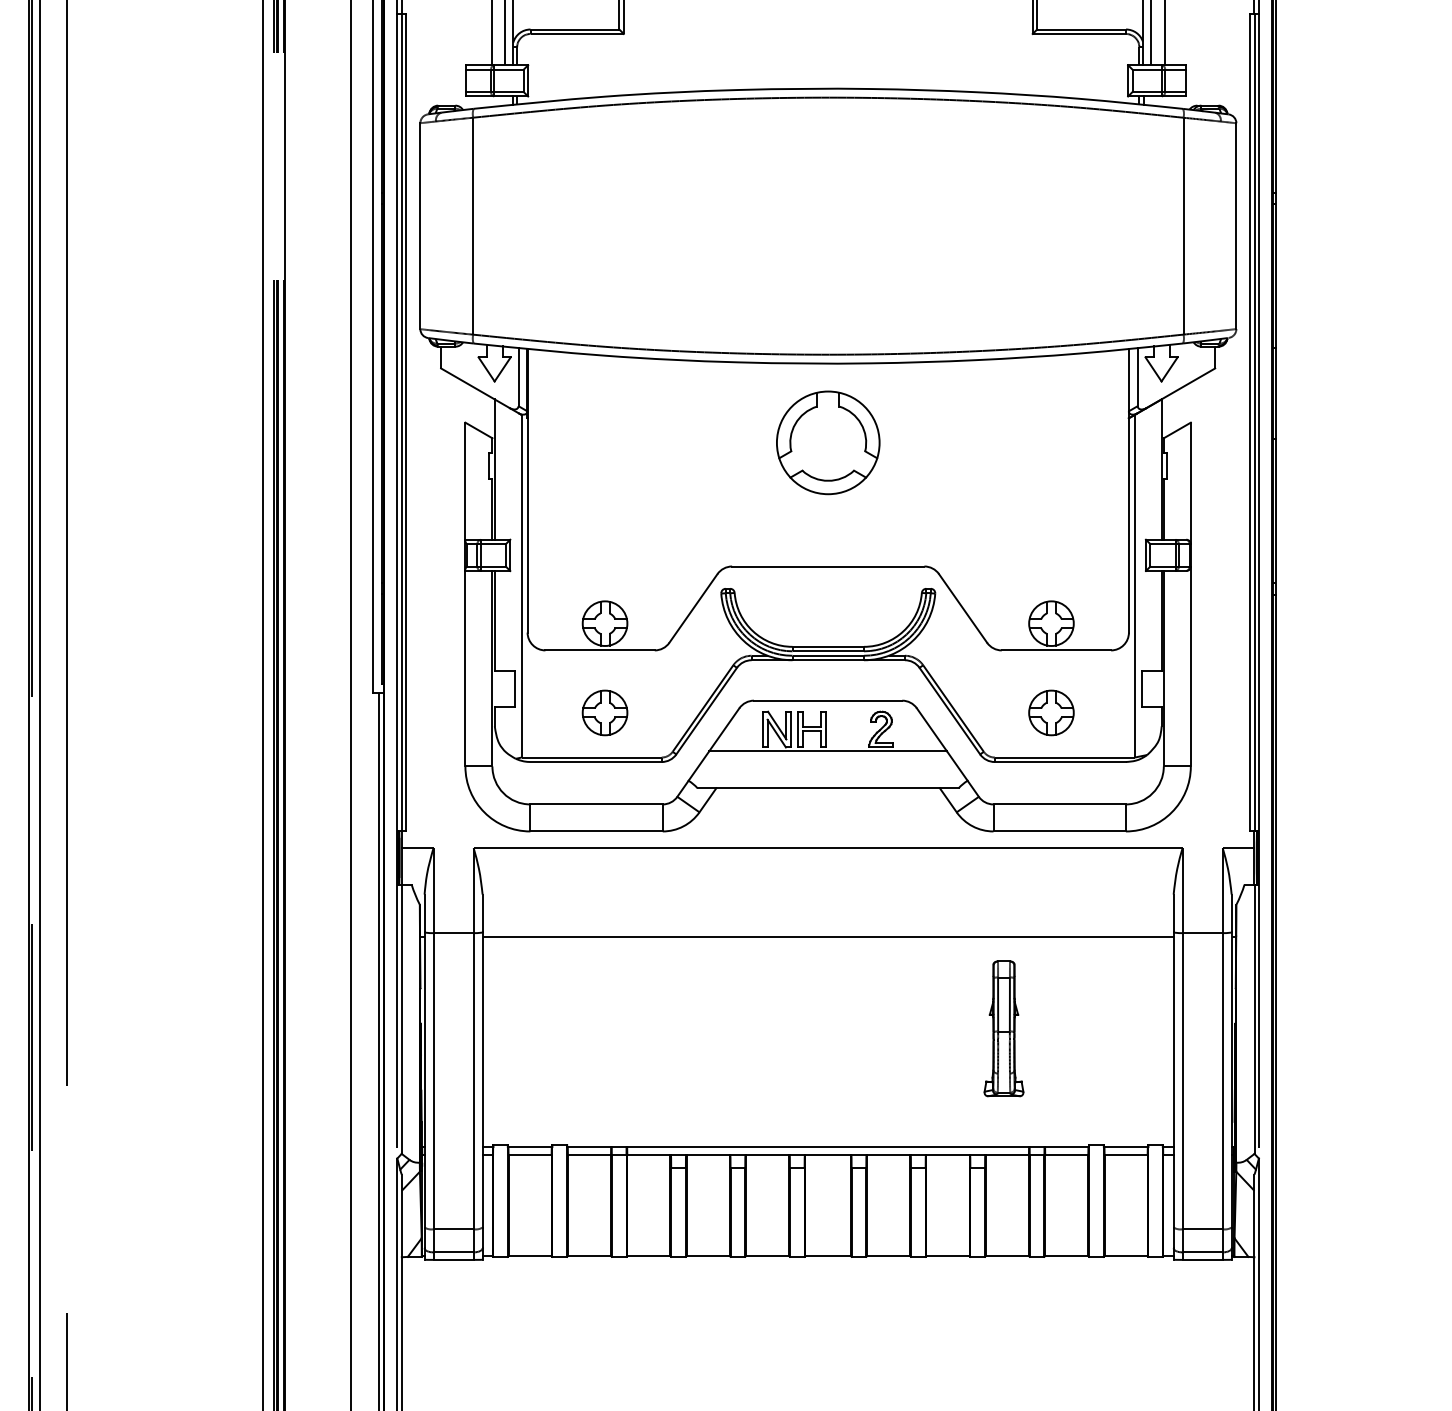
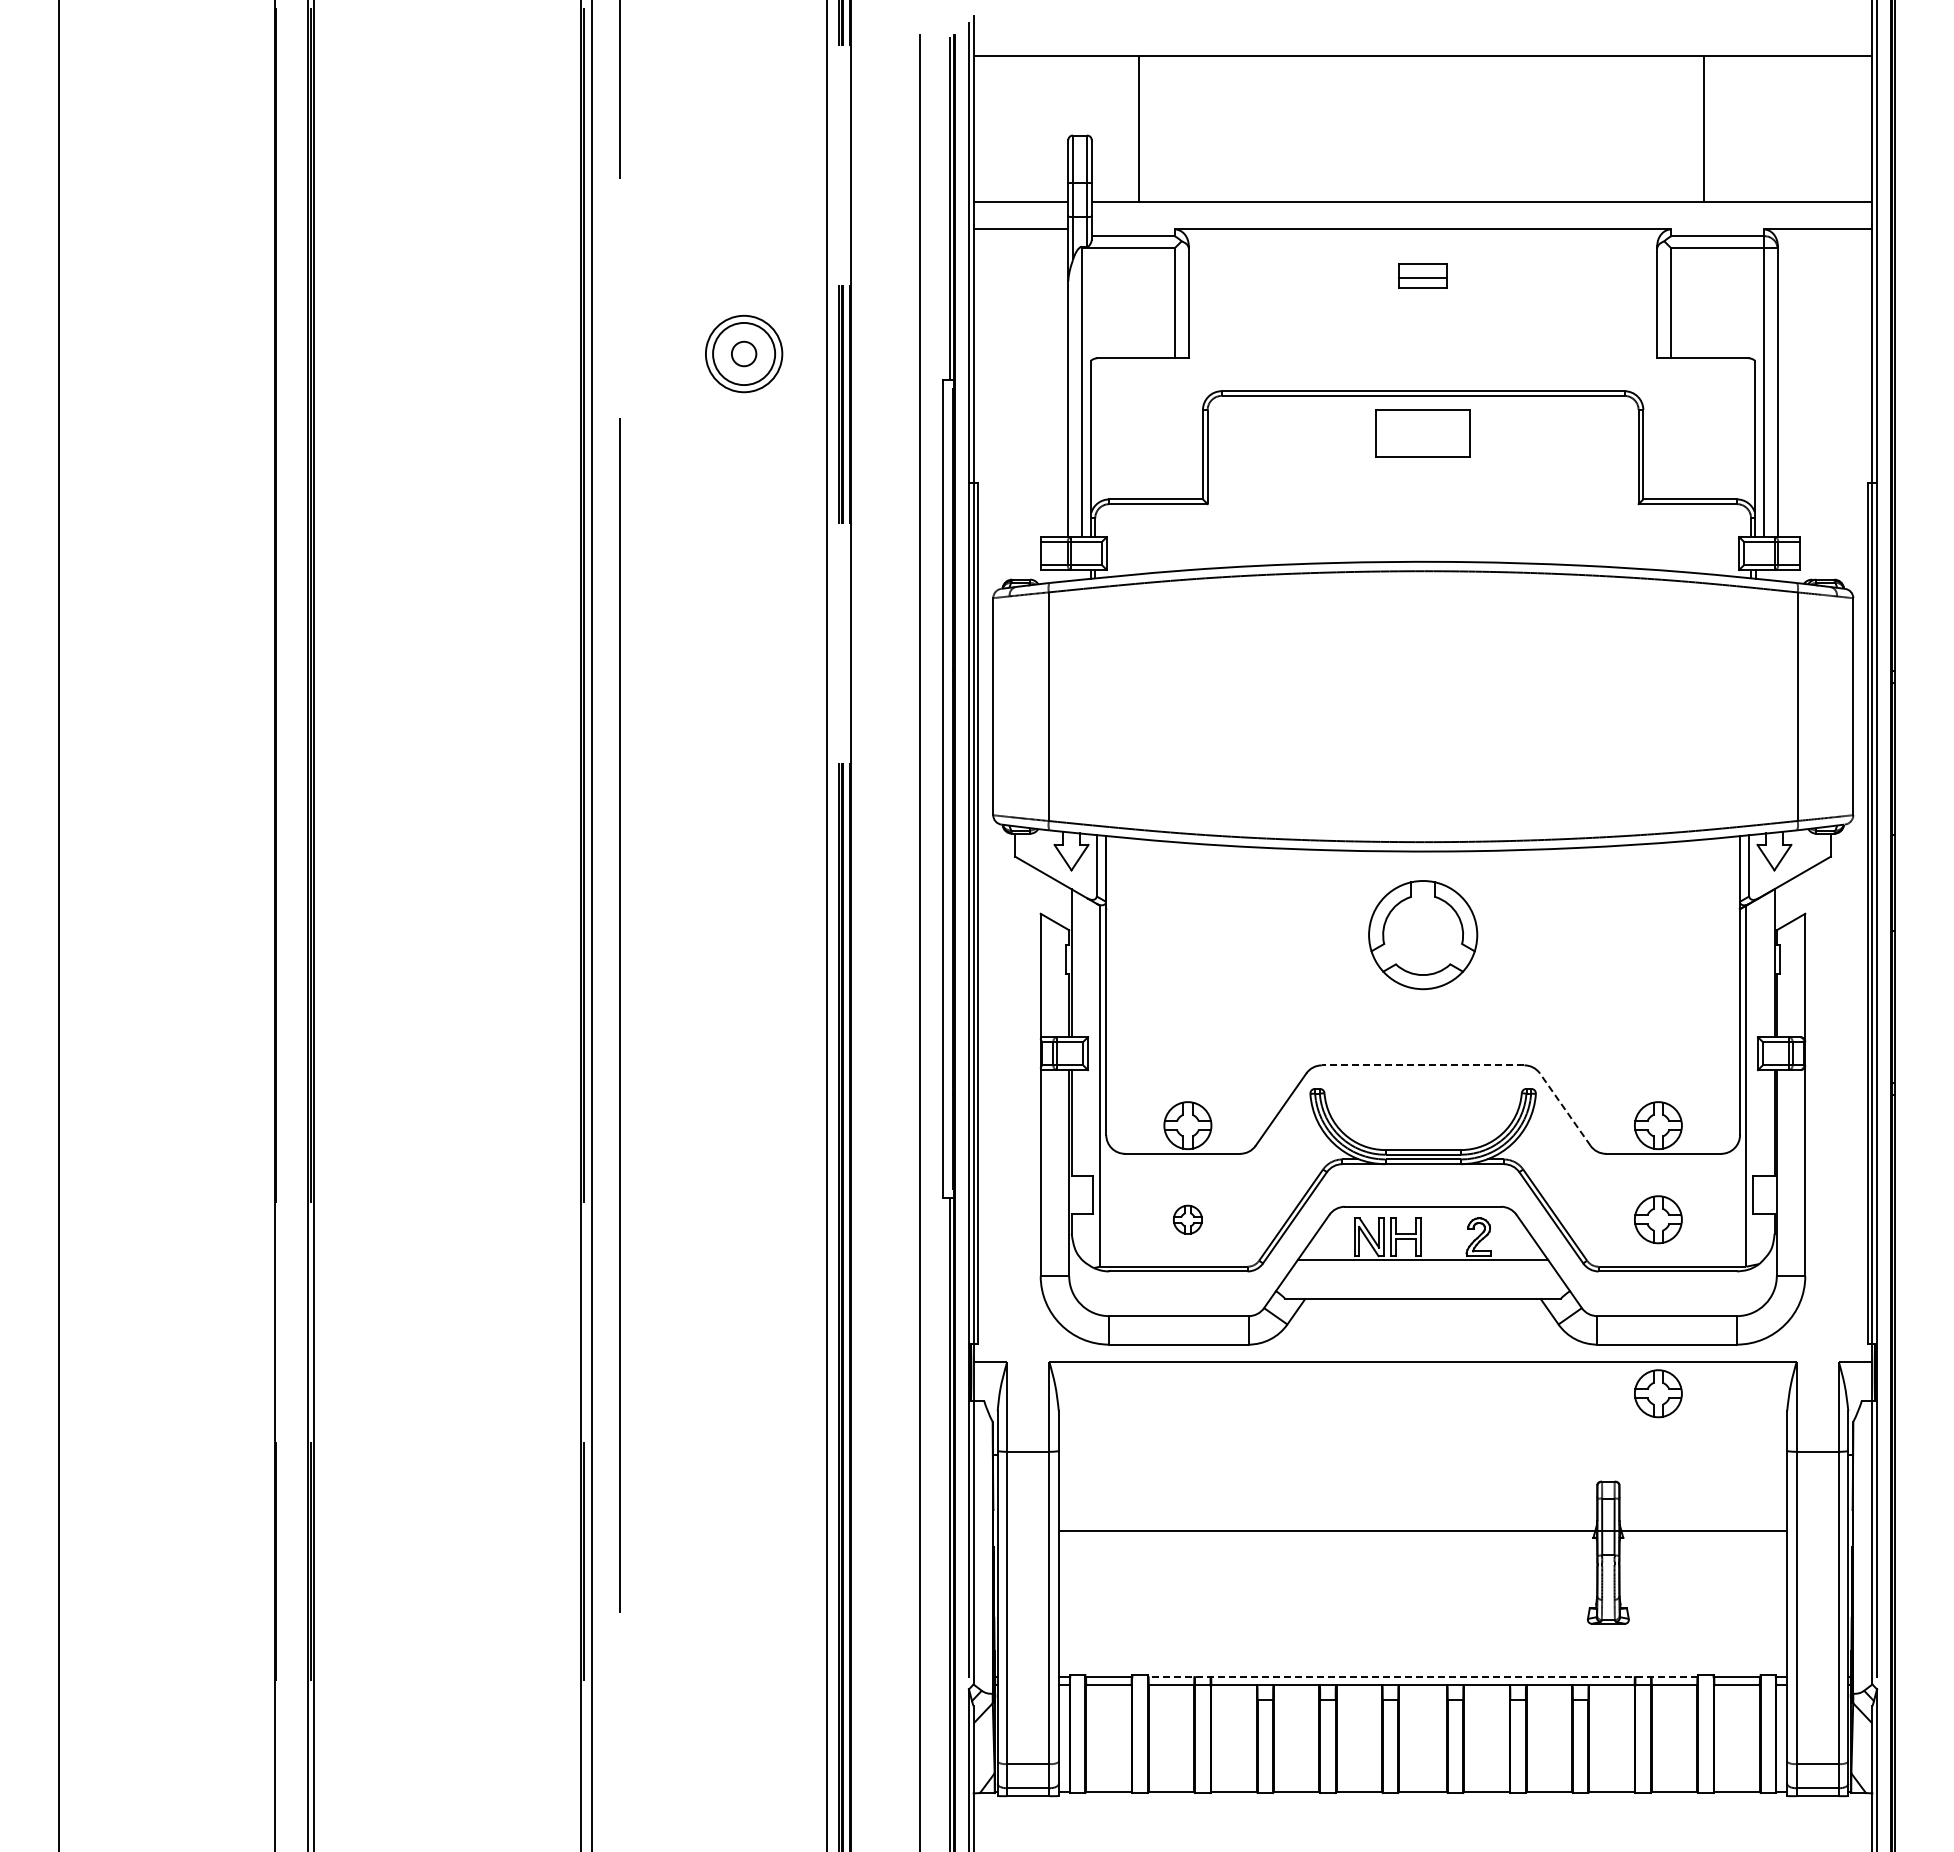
line: (827, 566) -> (1422, 1065), solid -> dashed
line: (962, 608) -> (1564, 1109), solid -> dashed
part: (604, 712) -> (1187, 1219), size x0.6
part: (1051, 877) -> (1658, 1393), added
line: (827, 936) -> (1422, 1531), moved
line: (827, 1147) -> (1422, 1677), solid -> dashed

